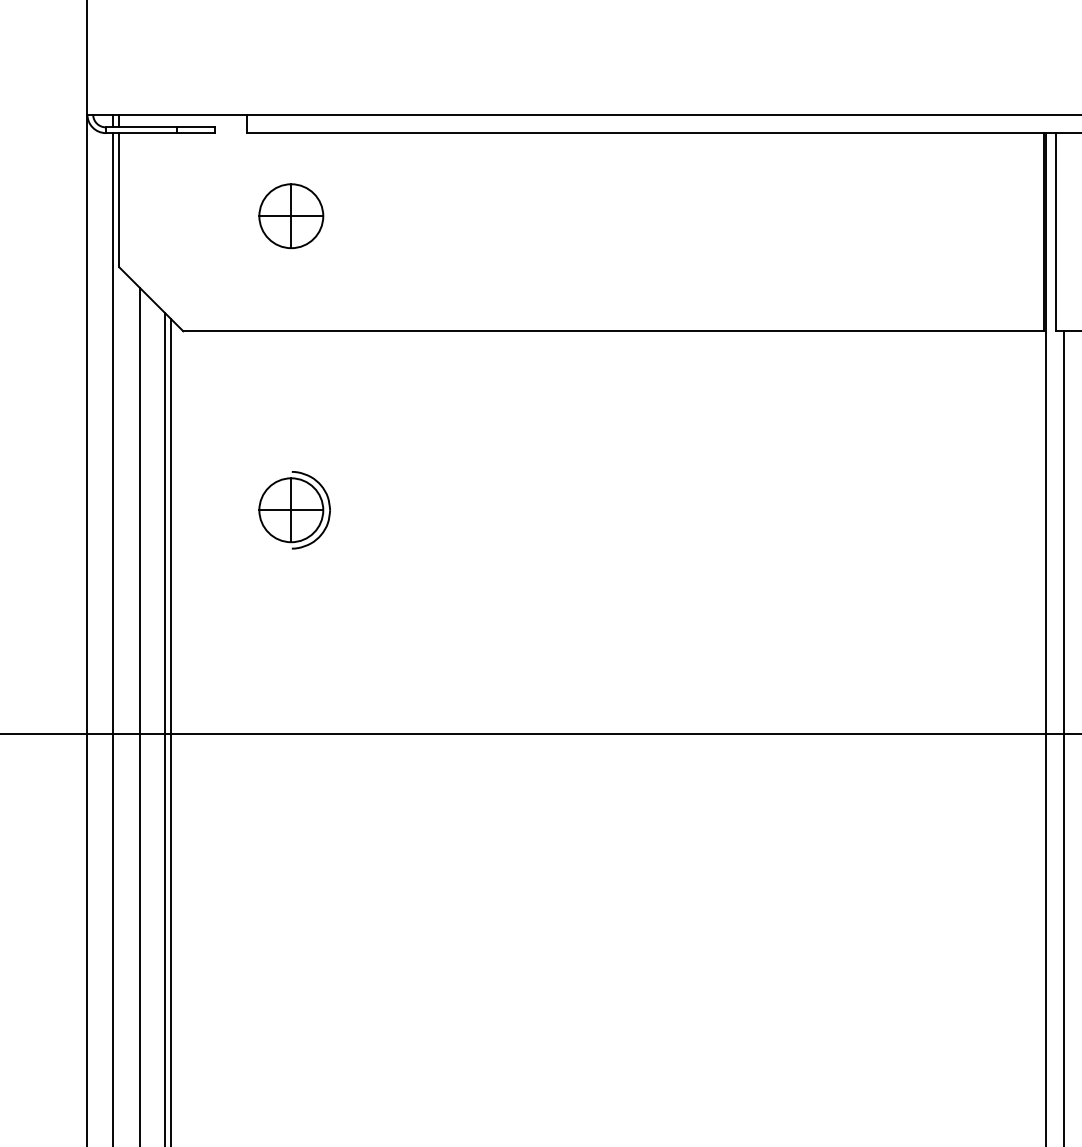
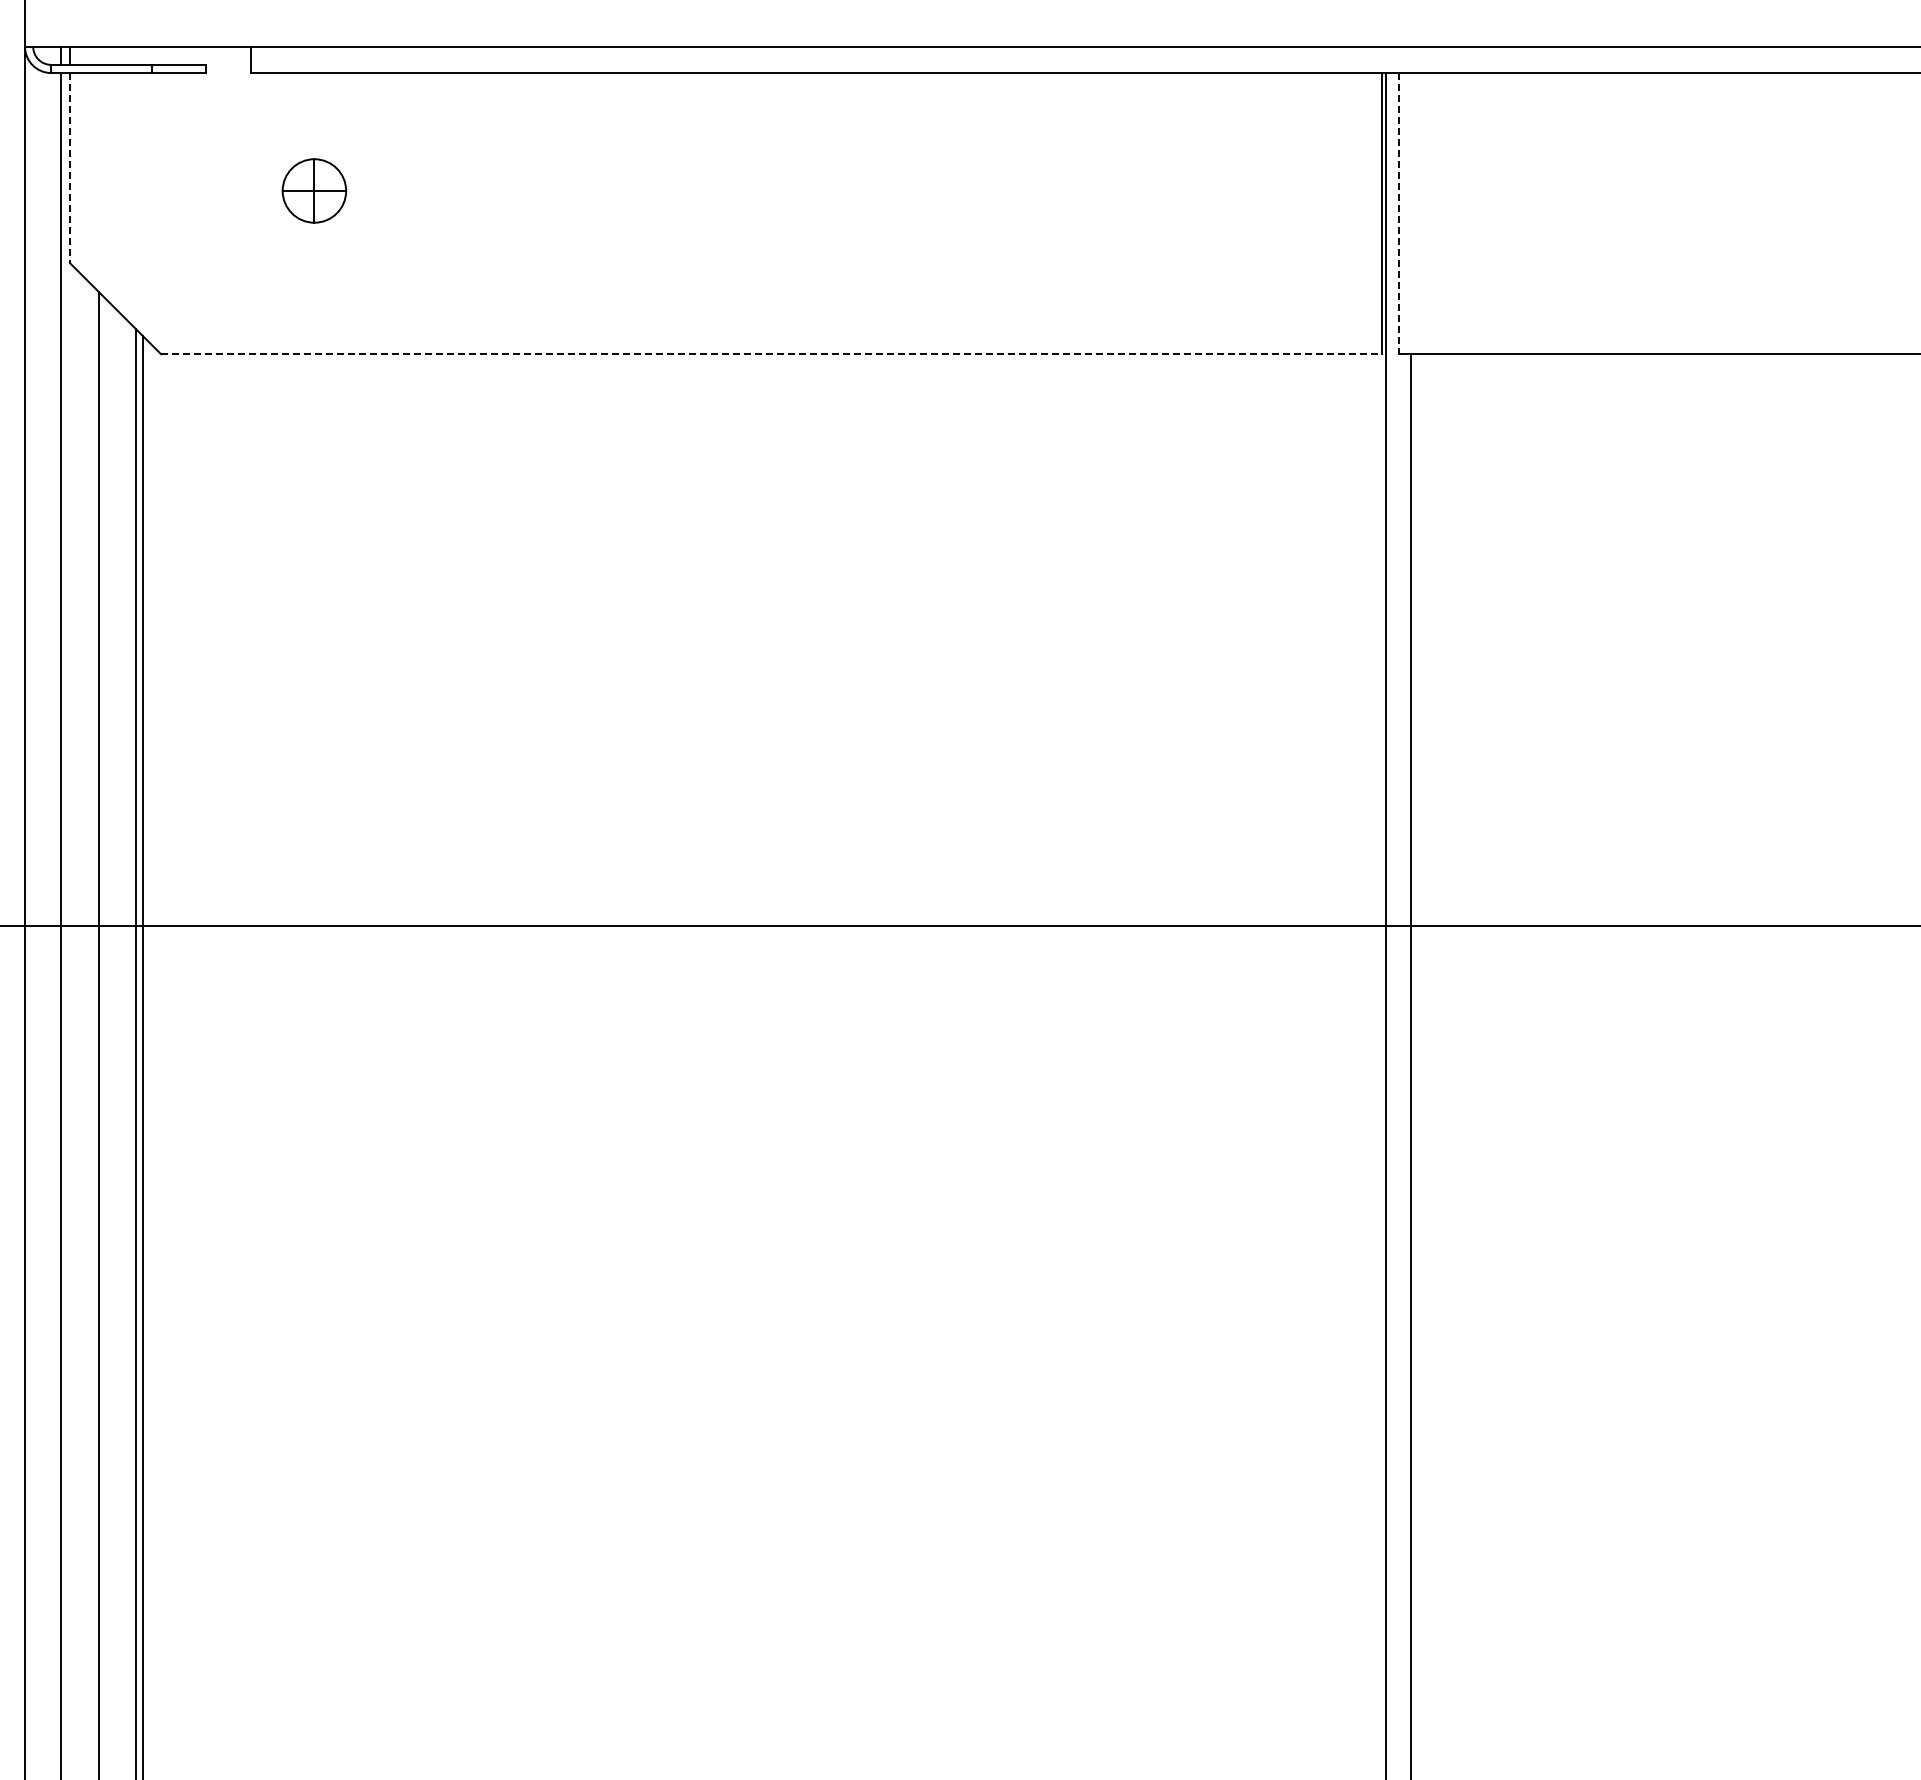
line: (119, 200) -> (70, 168), solid -> dashed
part: (291, 215) -> (314, 190), size x0.7
line: (1056, 232) -> (1399, 213), solid -> dashed
line: (613, 331) -> (771, 354), solid -> dashed
part: (294, 509) -> (319, 607), removed

